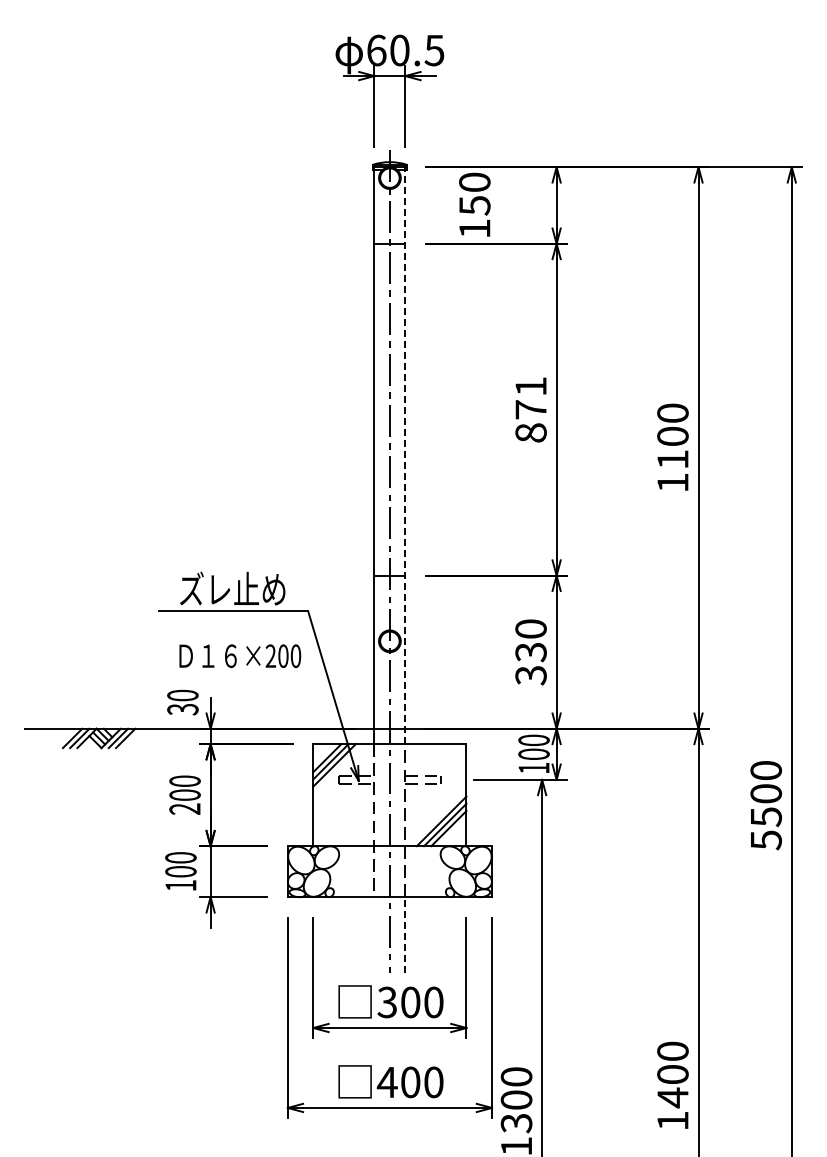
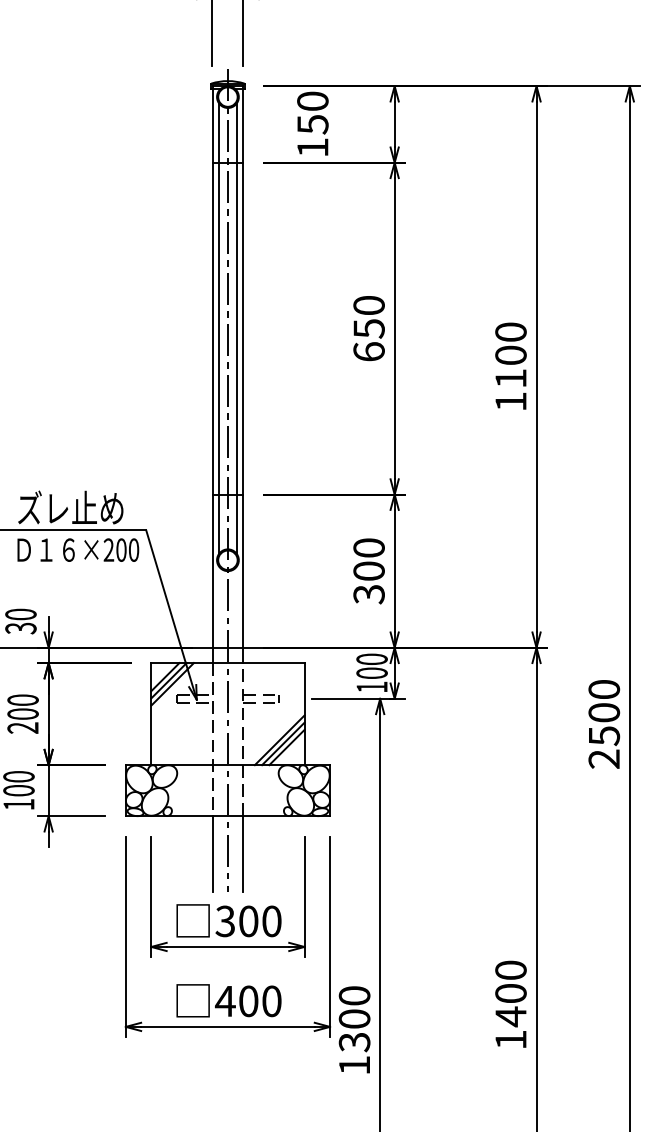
line: (381, 409) -> (219, 328), added
line: (398, 409) -> (236, 328), added
text: (530, 409) -> (368, 328), 871 -> 650
line: (405, 456) -> (243, 375), dashed -> solid
text: (530, 652) -> (368, 571), 330 -> 300
text: (240, 655) -> (78, 549), moved
text: (766, 840) -> (604, 759), 5500 -> 2500
line: (374, 934) -> (212, 853), added
line: (405, 934) -> (243, 853), dashed -> solid

